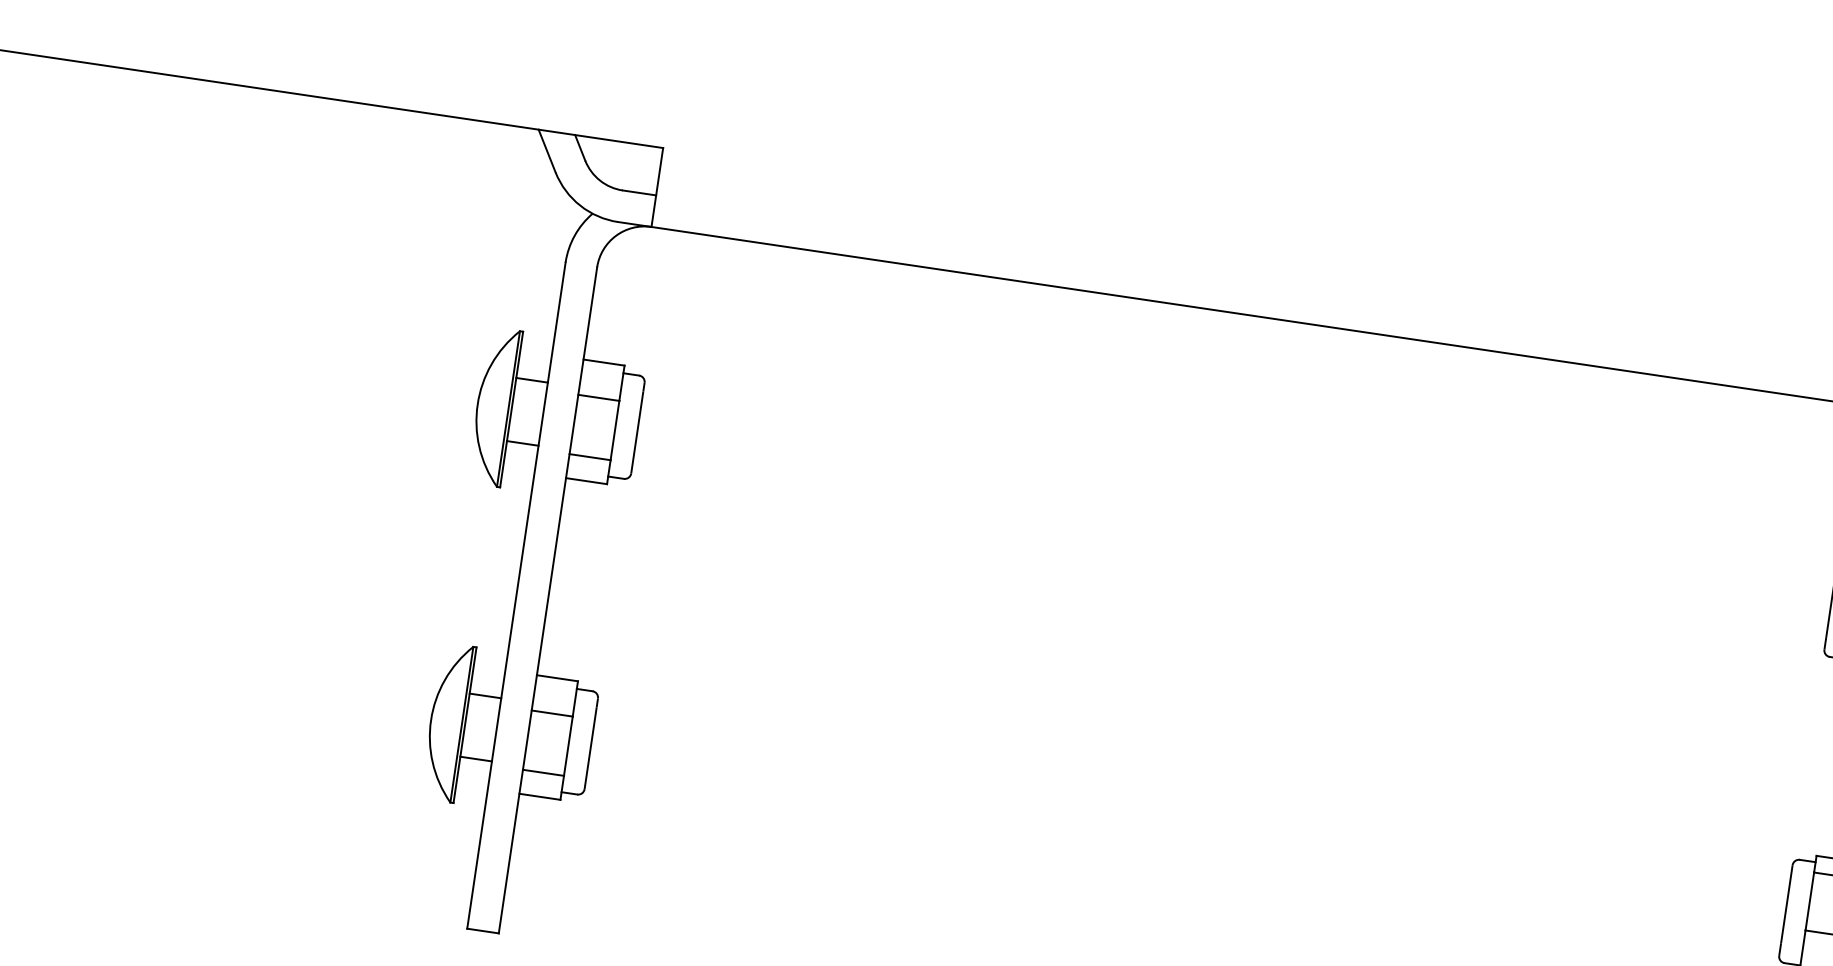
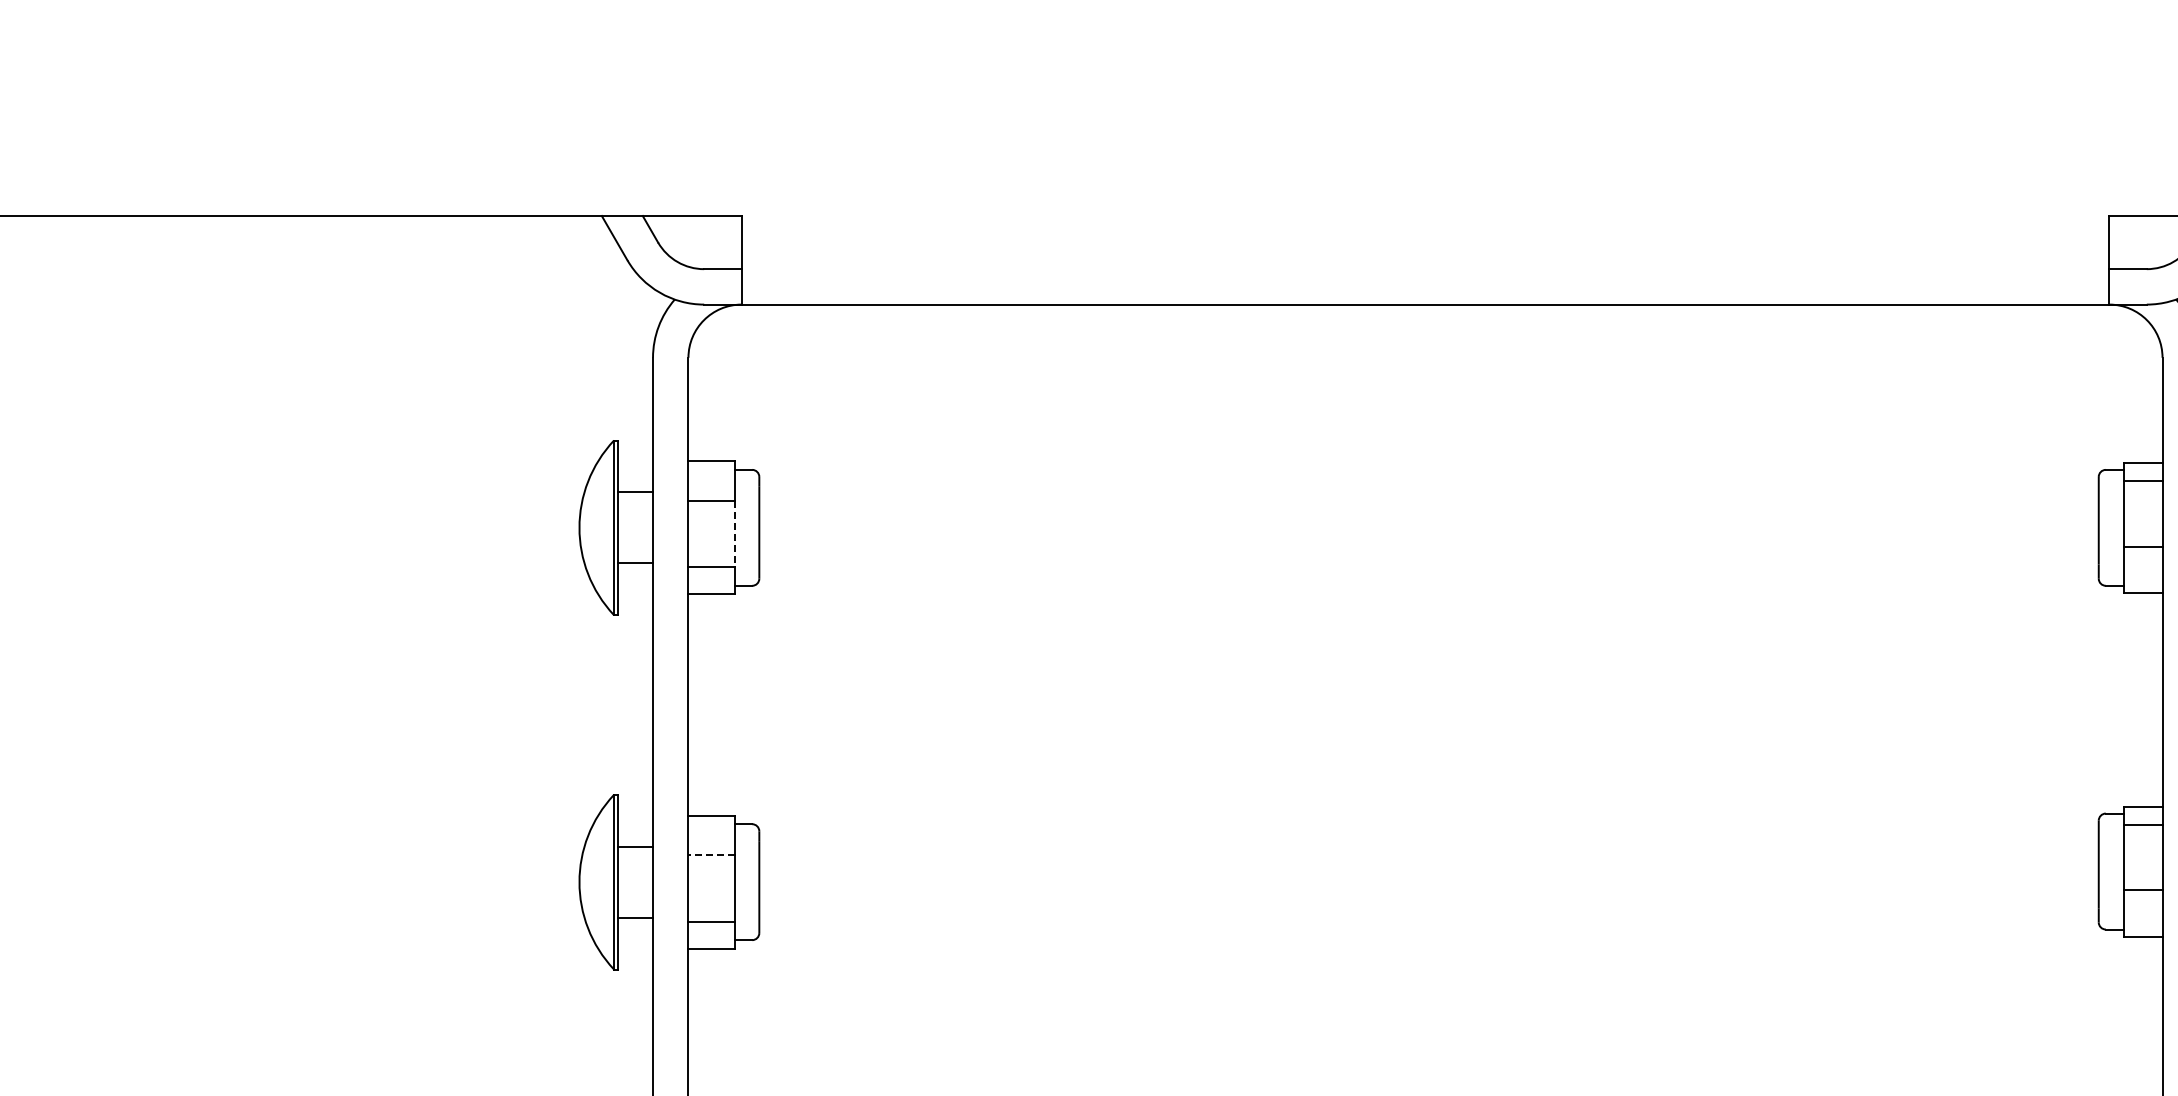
line: (614, 430) -> (734, 534), solid -> dashed
line: (552, 713) -> (711, 855), solid -> dashed

